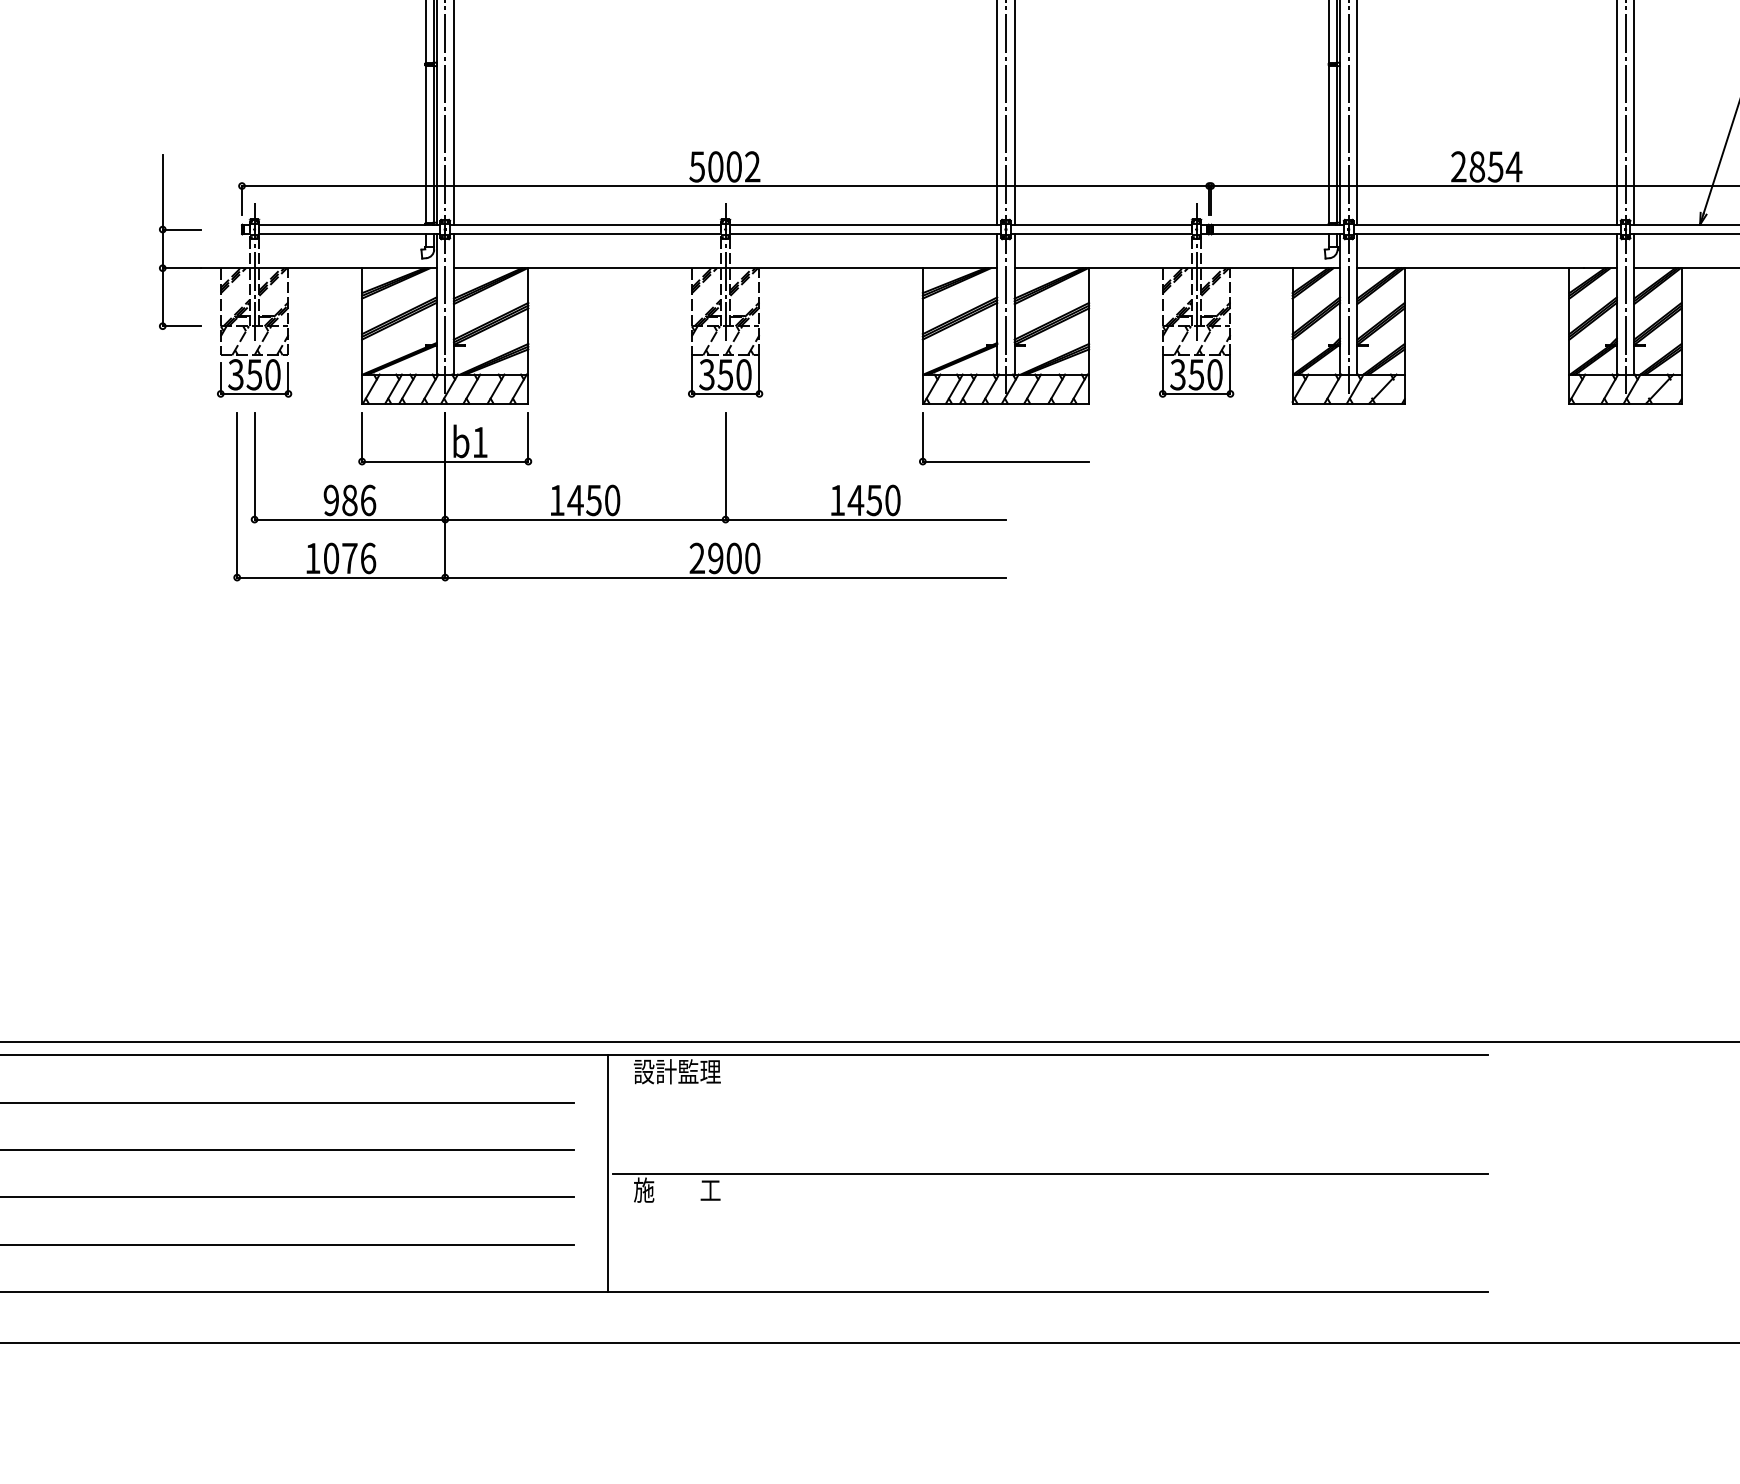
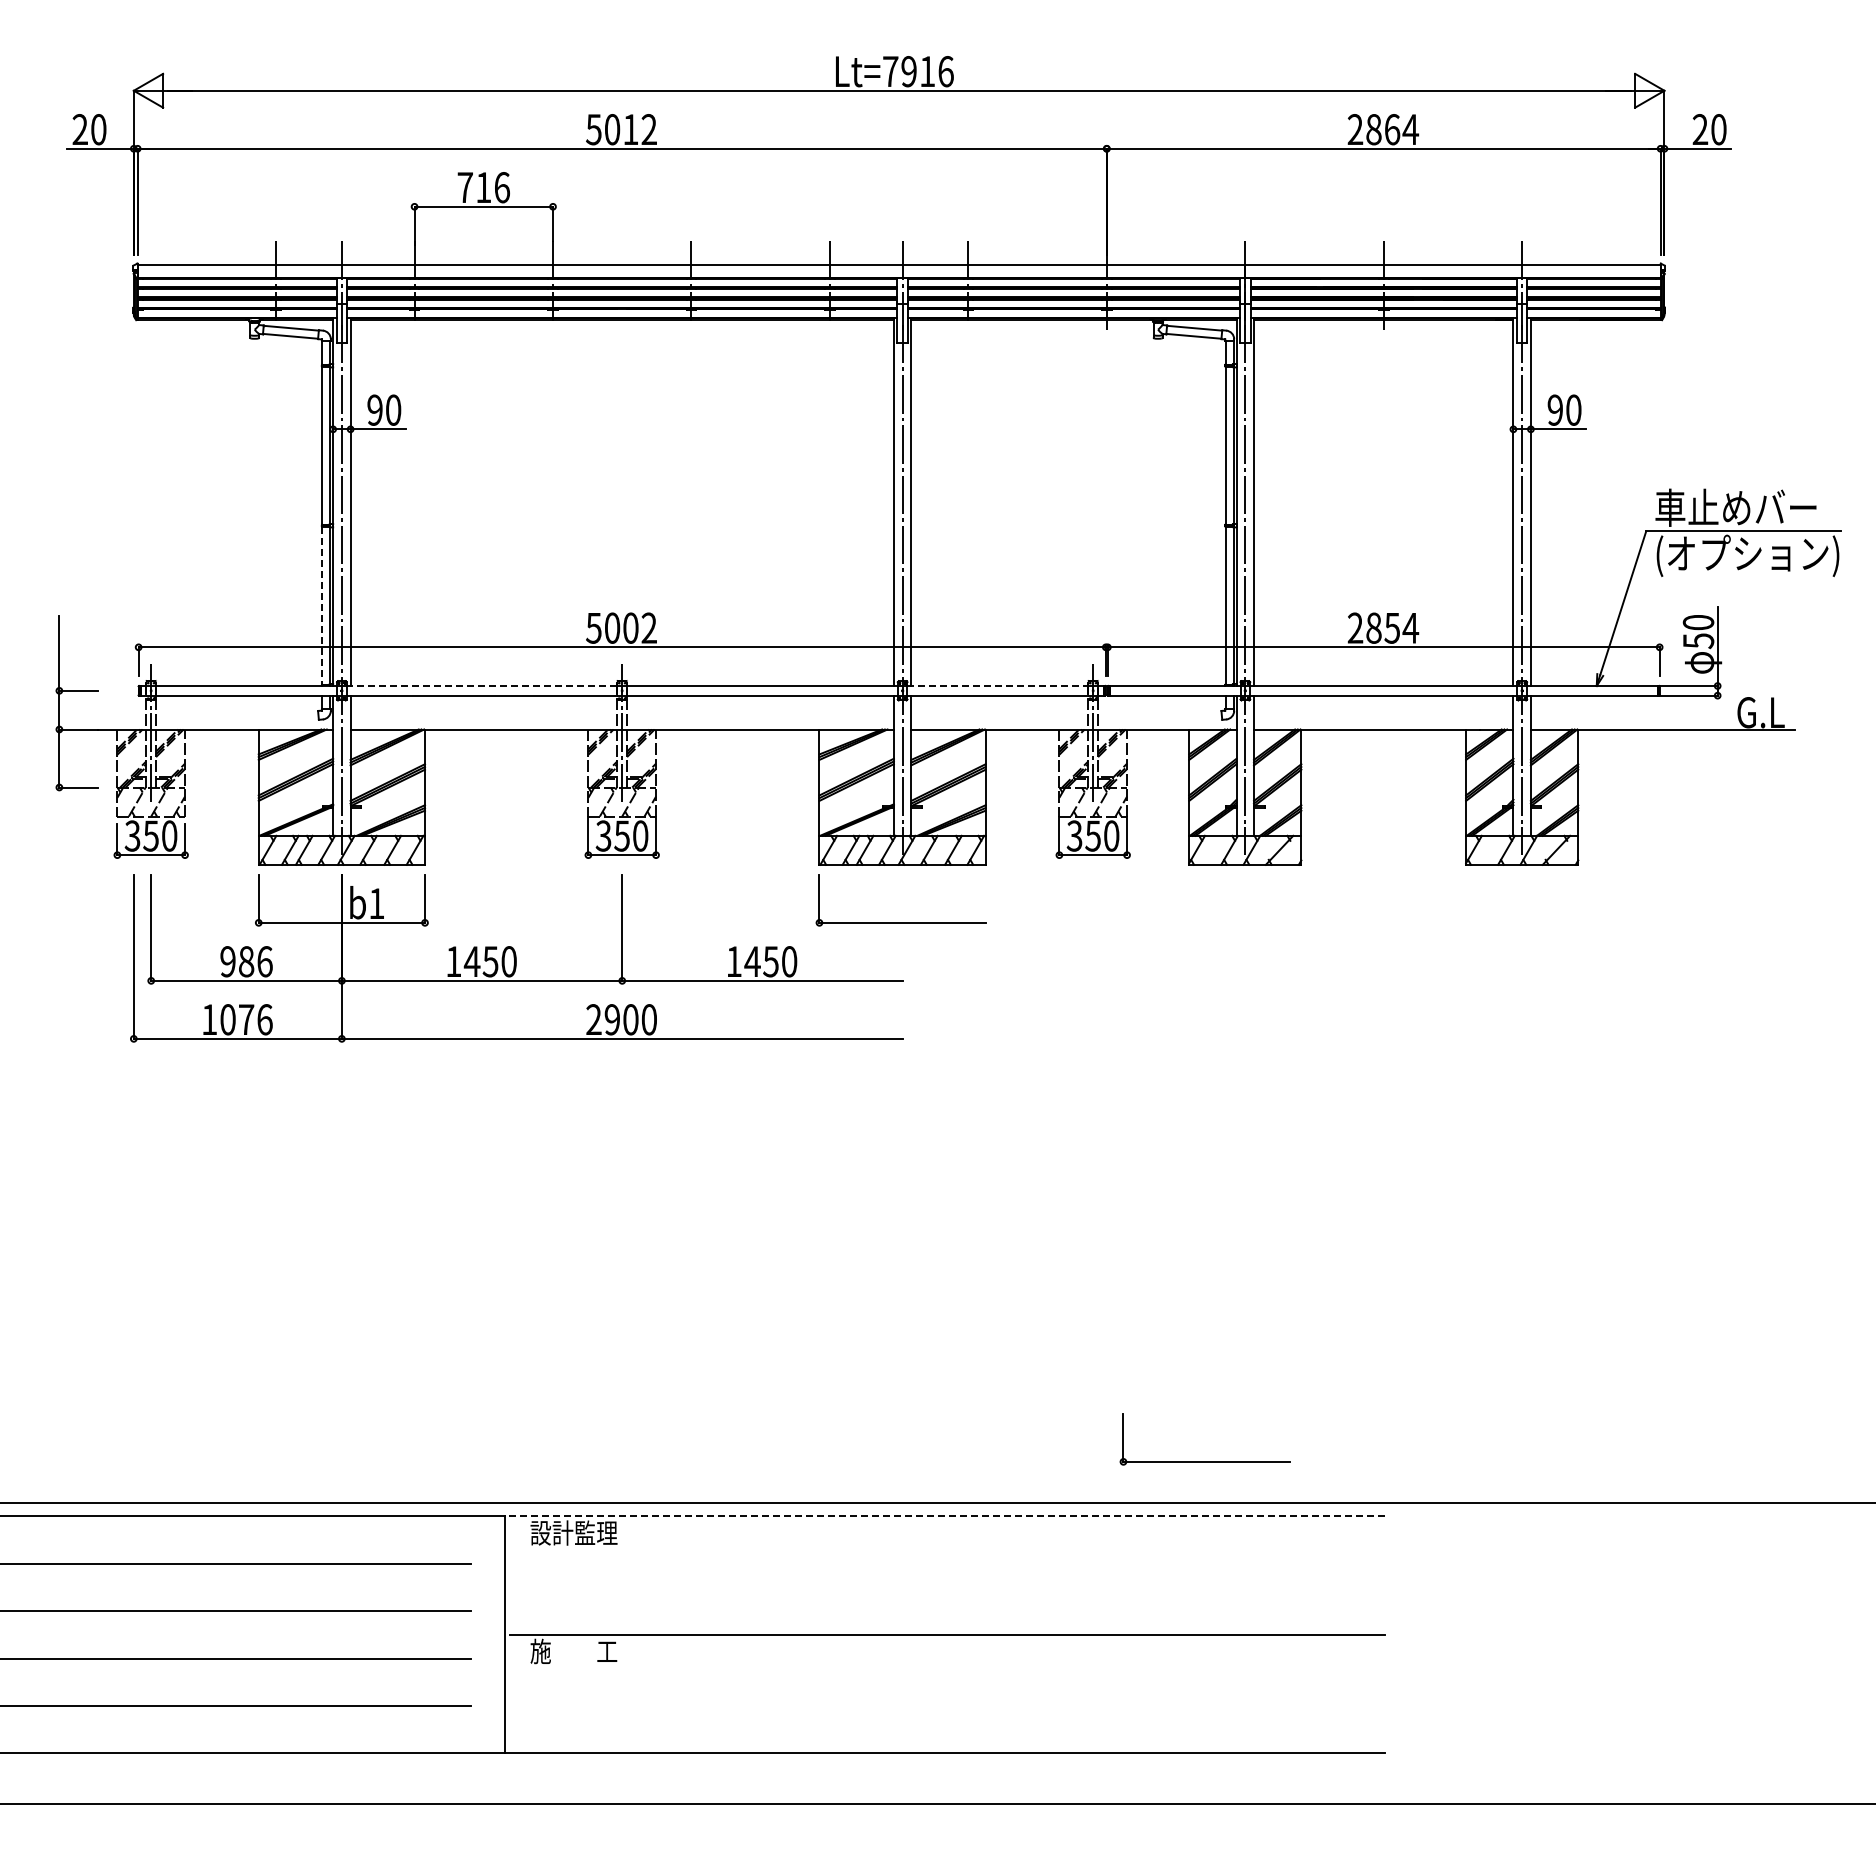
line: (425, 144) -> (322, 605), solid -> dashed
line: (584, 225) -> (481, 686), solid -> dashed
line: (1101, 225) -> (998, 686), solid -> dashed
part: (1307, 1000) -> (1204, 1461), added
line: (1047, 1055) -> (944, 1516), solid -> dashed

